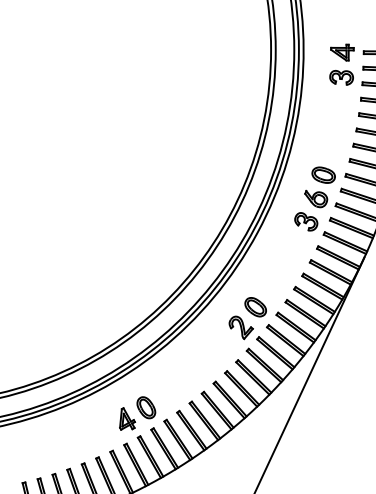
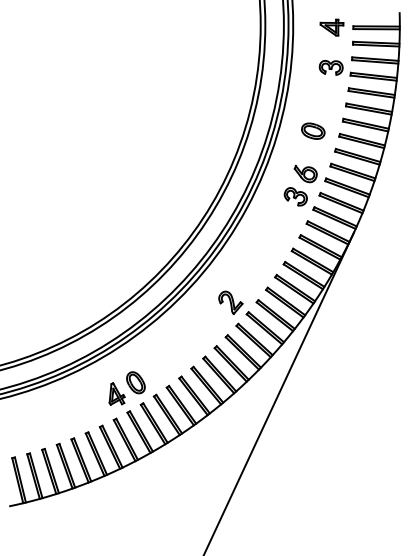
part: (340, 77) -> (330, 67), moved
part: (323, 174) -> (313, 130), moved
part: (255, 307) -> (245, 282), removed

